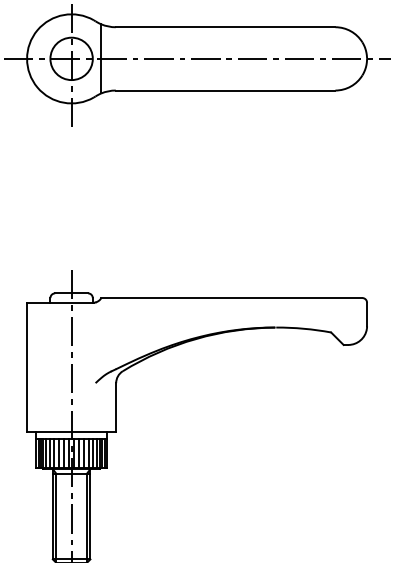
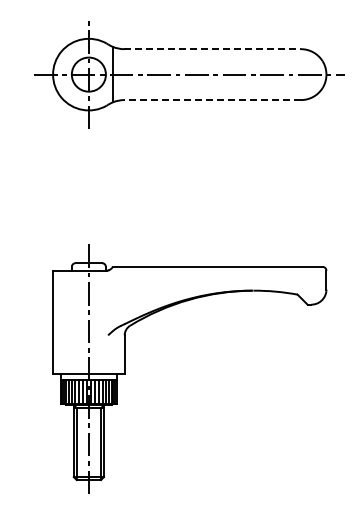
line: (226, 27) -> (213, 49), solid -> dashed
line: (225, 91) -> (212, 100), solid -> dashed

